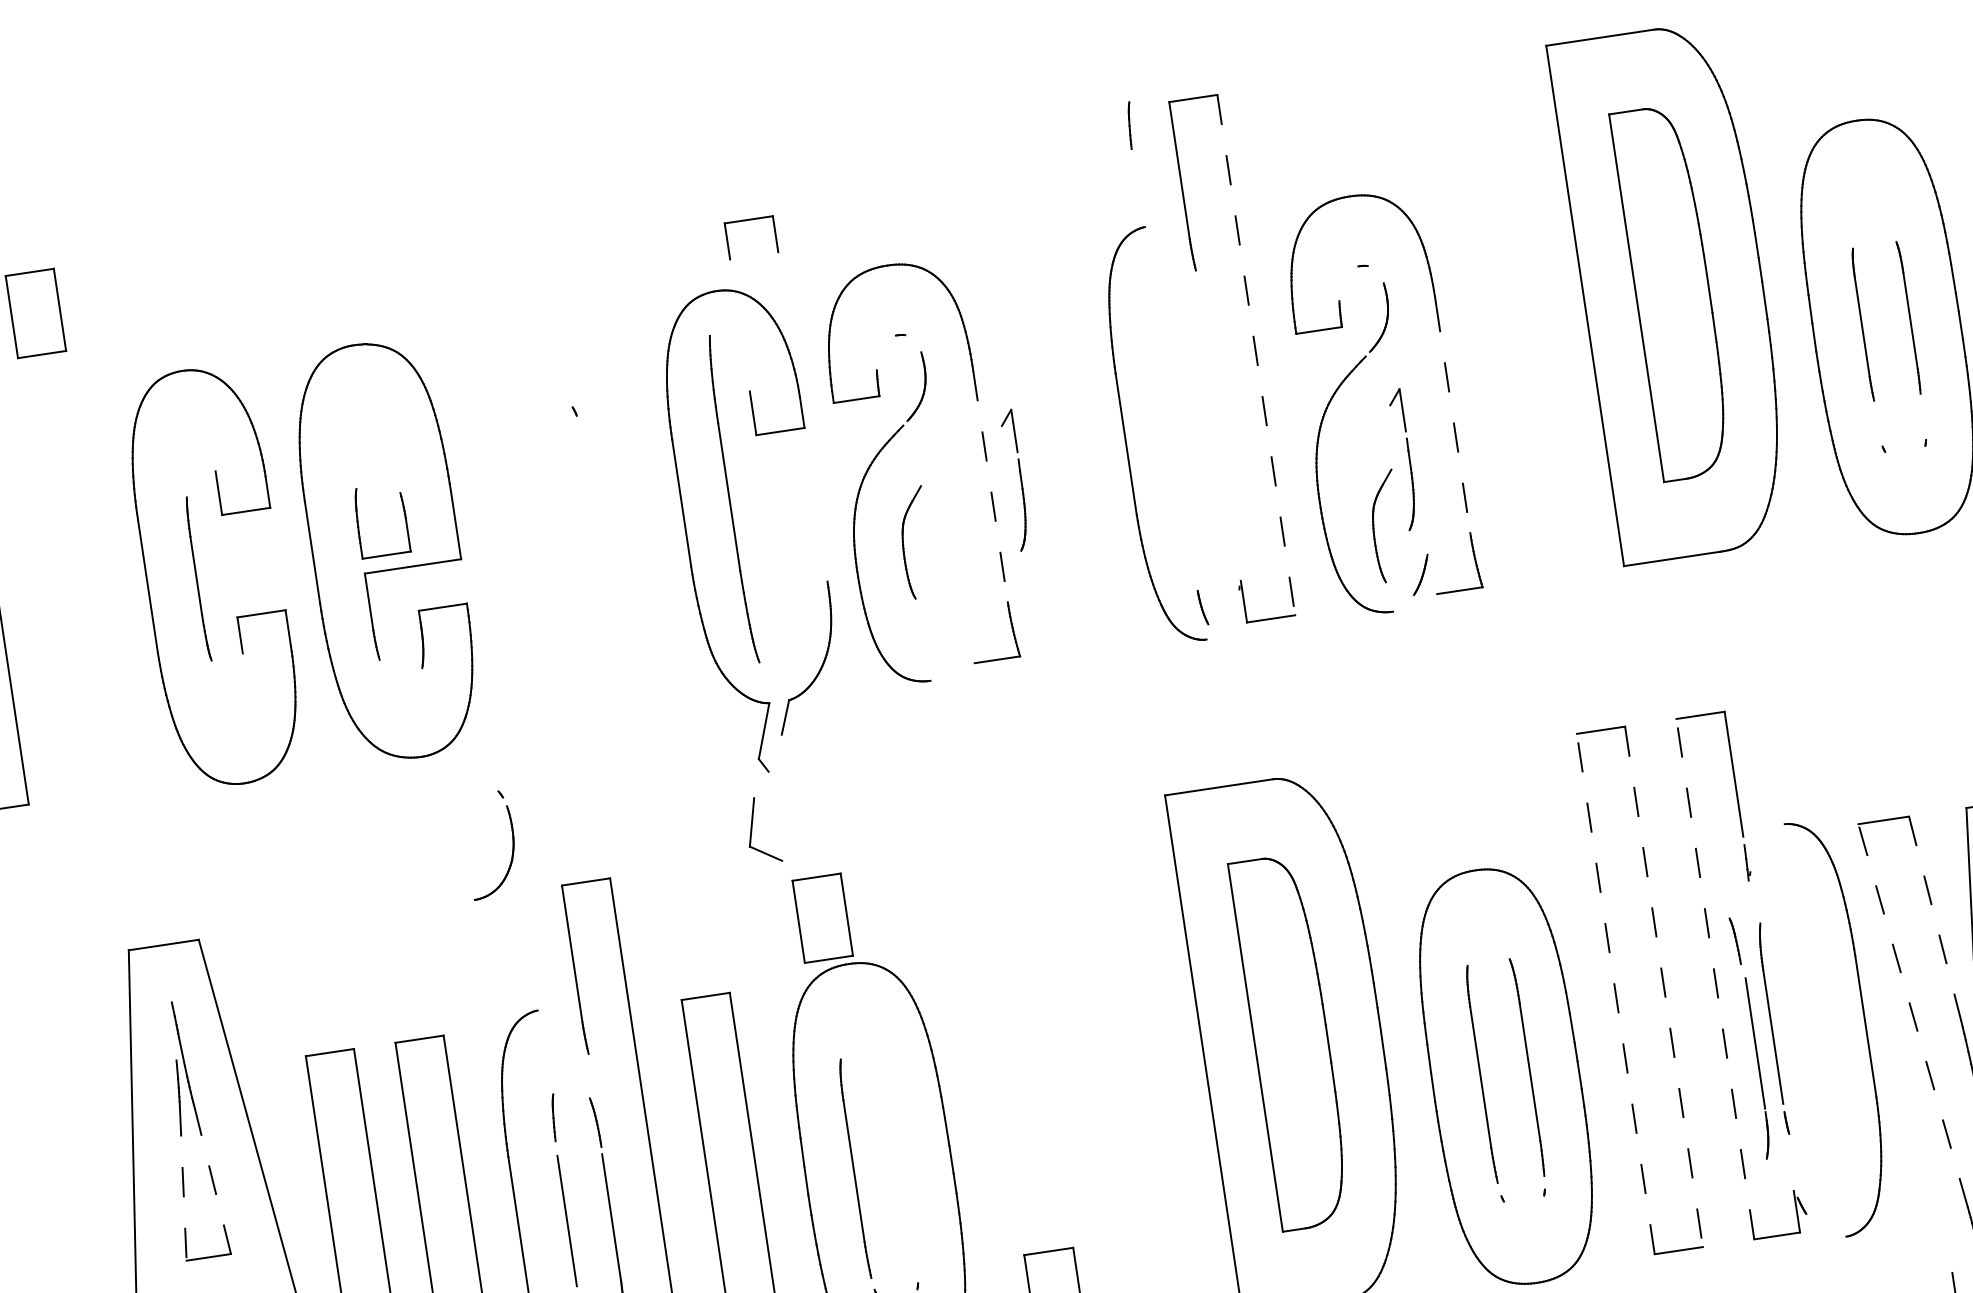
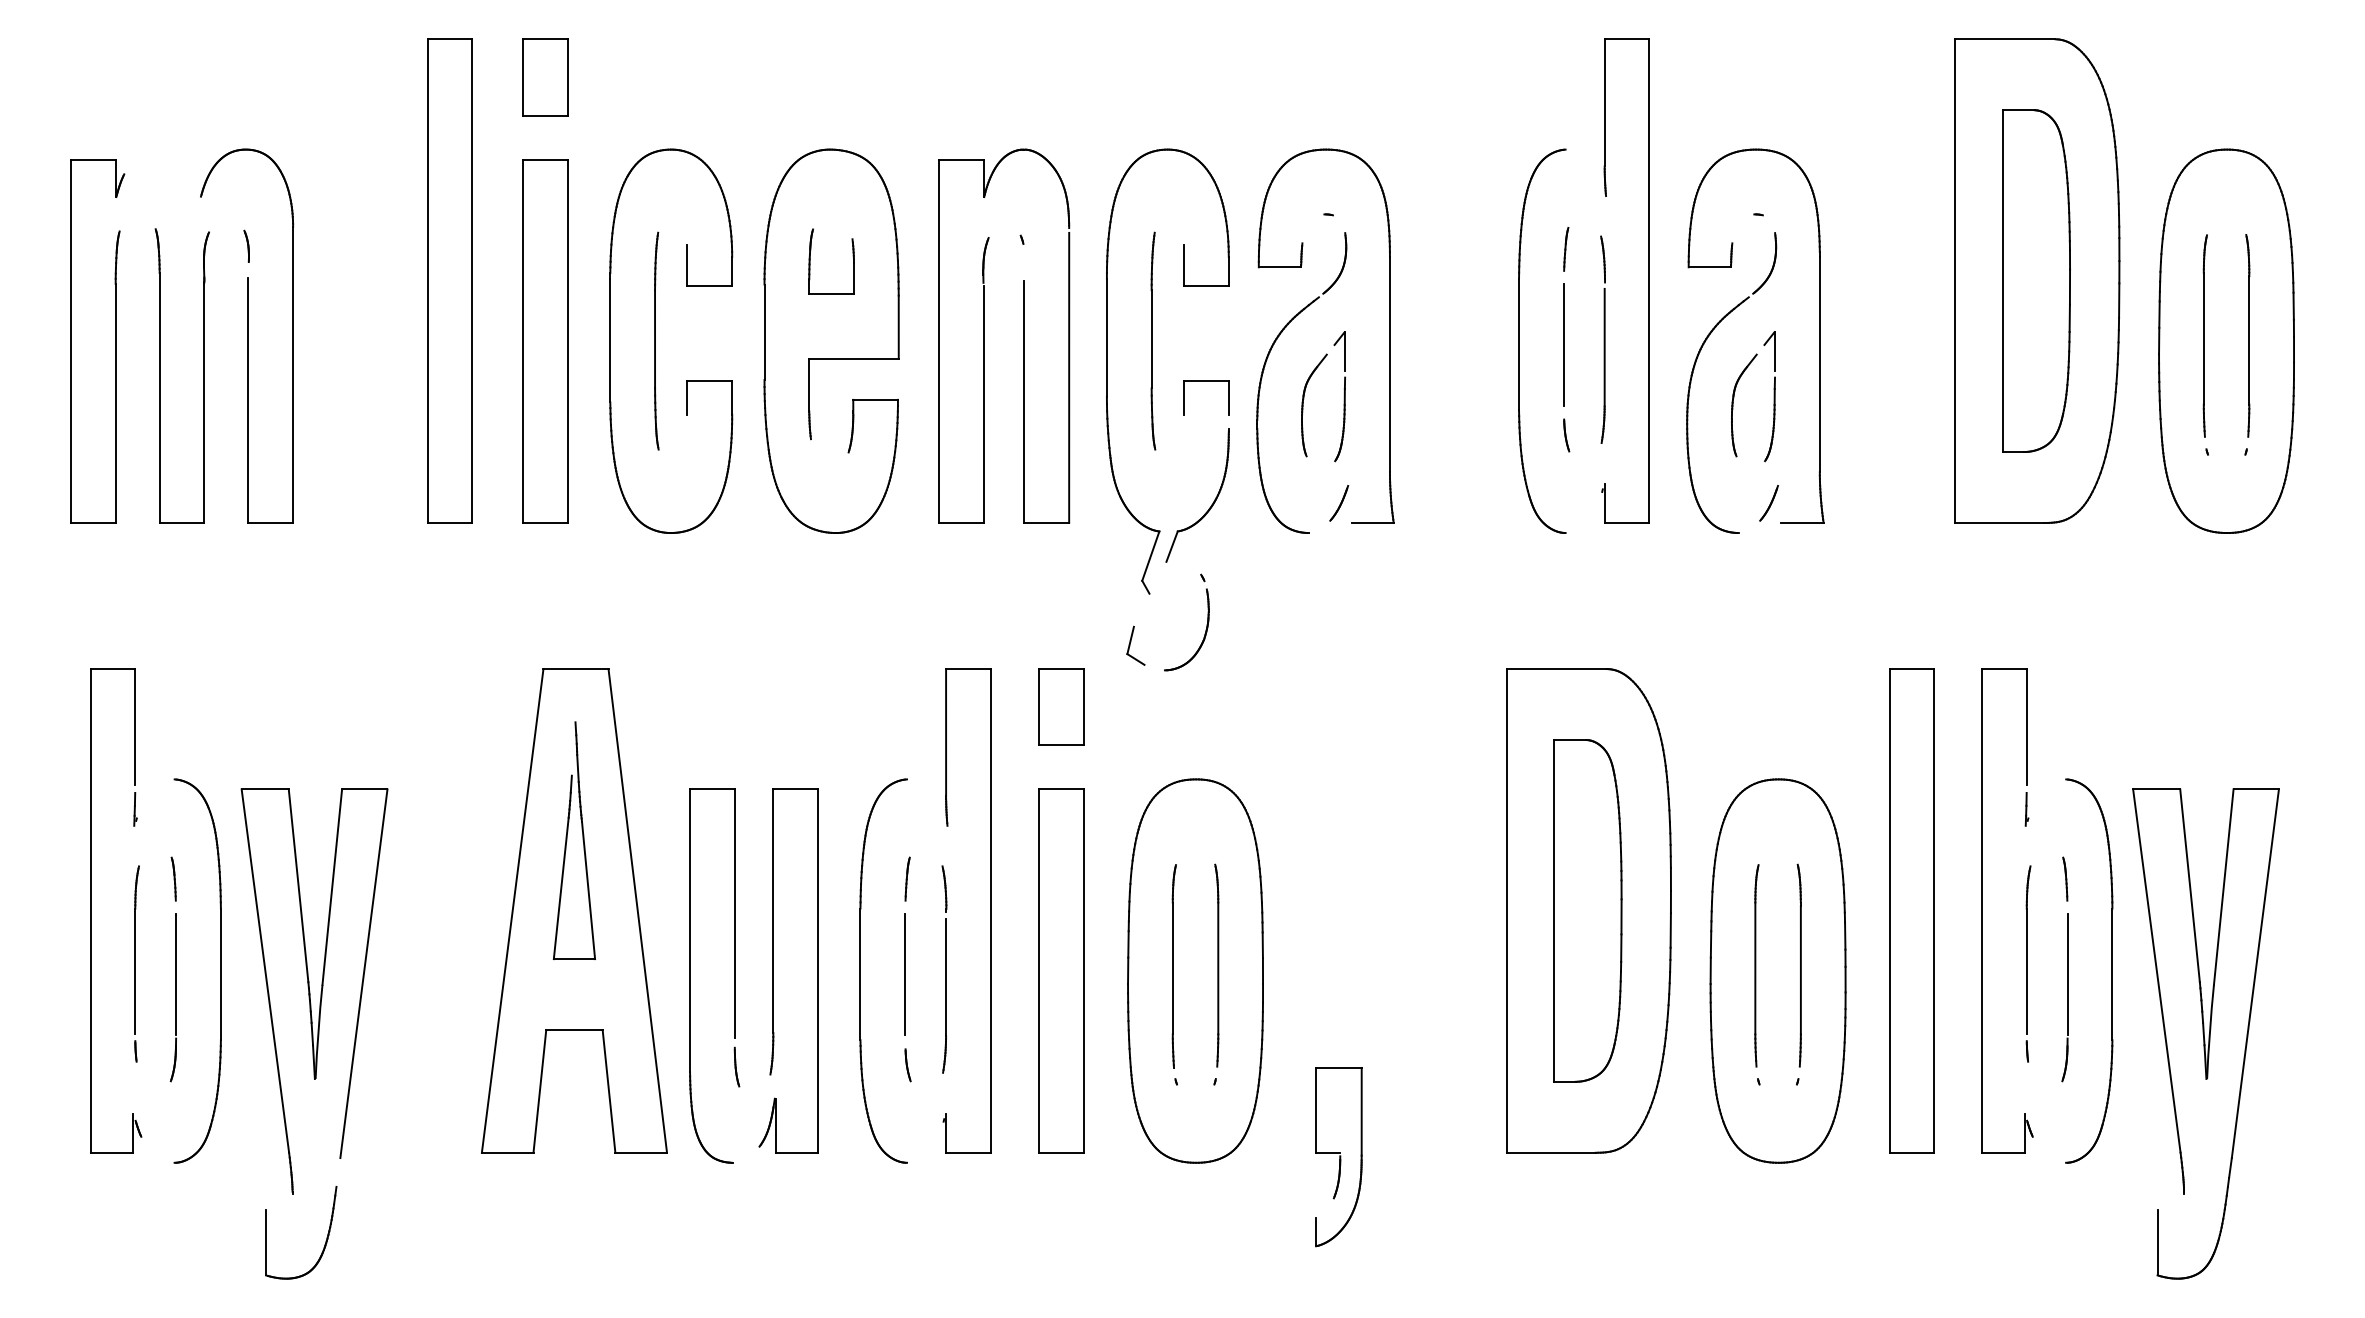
part: (1130, 125) -> (1566, 249), moved
part: (748, 220) -> (1206, 381), moved
part: (1908, 317) -> (2247, 335), size x1.43
part: (1862, 324) -> (2204, 335), size x1.43
line: (1256, 355) -> (1649, 281), dashed -> solid
line: (1452, 418) -> (1819, 365), dashed -> solid
part: (1215, 425) -> (1602, 339), added
line: (1174, 437) -> (1563, 344), added
part: (1015, 480) -> (1339, 396), moved
line: (990, 487) -> (1389, 365), dashed -> solid
part: (732, 498) -> (1153, 340), size x0.71
part: (591, 514) -> (1023, 335), added
part: (358, 523) -> (810, 261), moved
part: (1374, 528) -> (1733, 405), moved
part: (197, 578) -> (656, 340), size x1.43
part: (78, 597) -> (545, 341), added
part: (1202, 607) -> (1566, 435), moved
part: (958, 644) -> (1339, 503), added
part: (761, 829) -> (1135, 645), size x0.62
part: (512, 843) -> (1206, 624), moved
part: (822, 917) -> (1061, 706), moved
line: (1935, 918) -> (2190, 885), dashed -> solid
line: (1735, 940) -> (2065, 878), moved
line: (1715, 978) -> (1982, 910), dashed -> solid
line: (1664, 986) -> (1934, 910), dashed -> solid
line: (1615, 993) -> (1889, 910), dashed -> solid
line: (1912, 1015) -> (2156, 970), dashed -> solid
part: (1755, 1068) -> (2064, 997), moved
part: (900, 1160) -> (1216, 965), added
line: (212, 1181) -> (588, 890), dashed -> solid
line: (183, 1183) -> (561, 888), dashed -> solid

